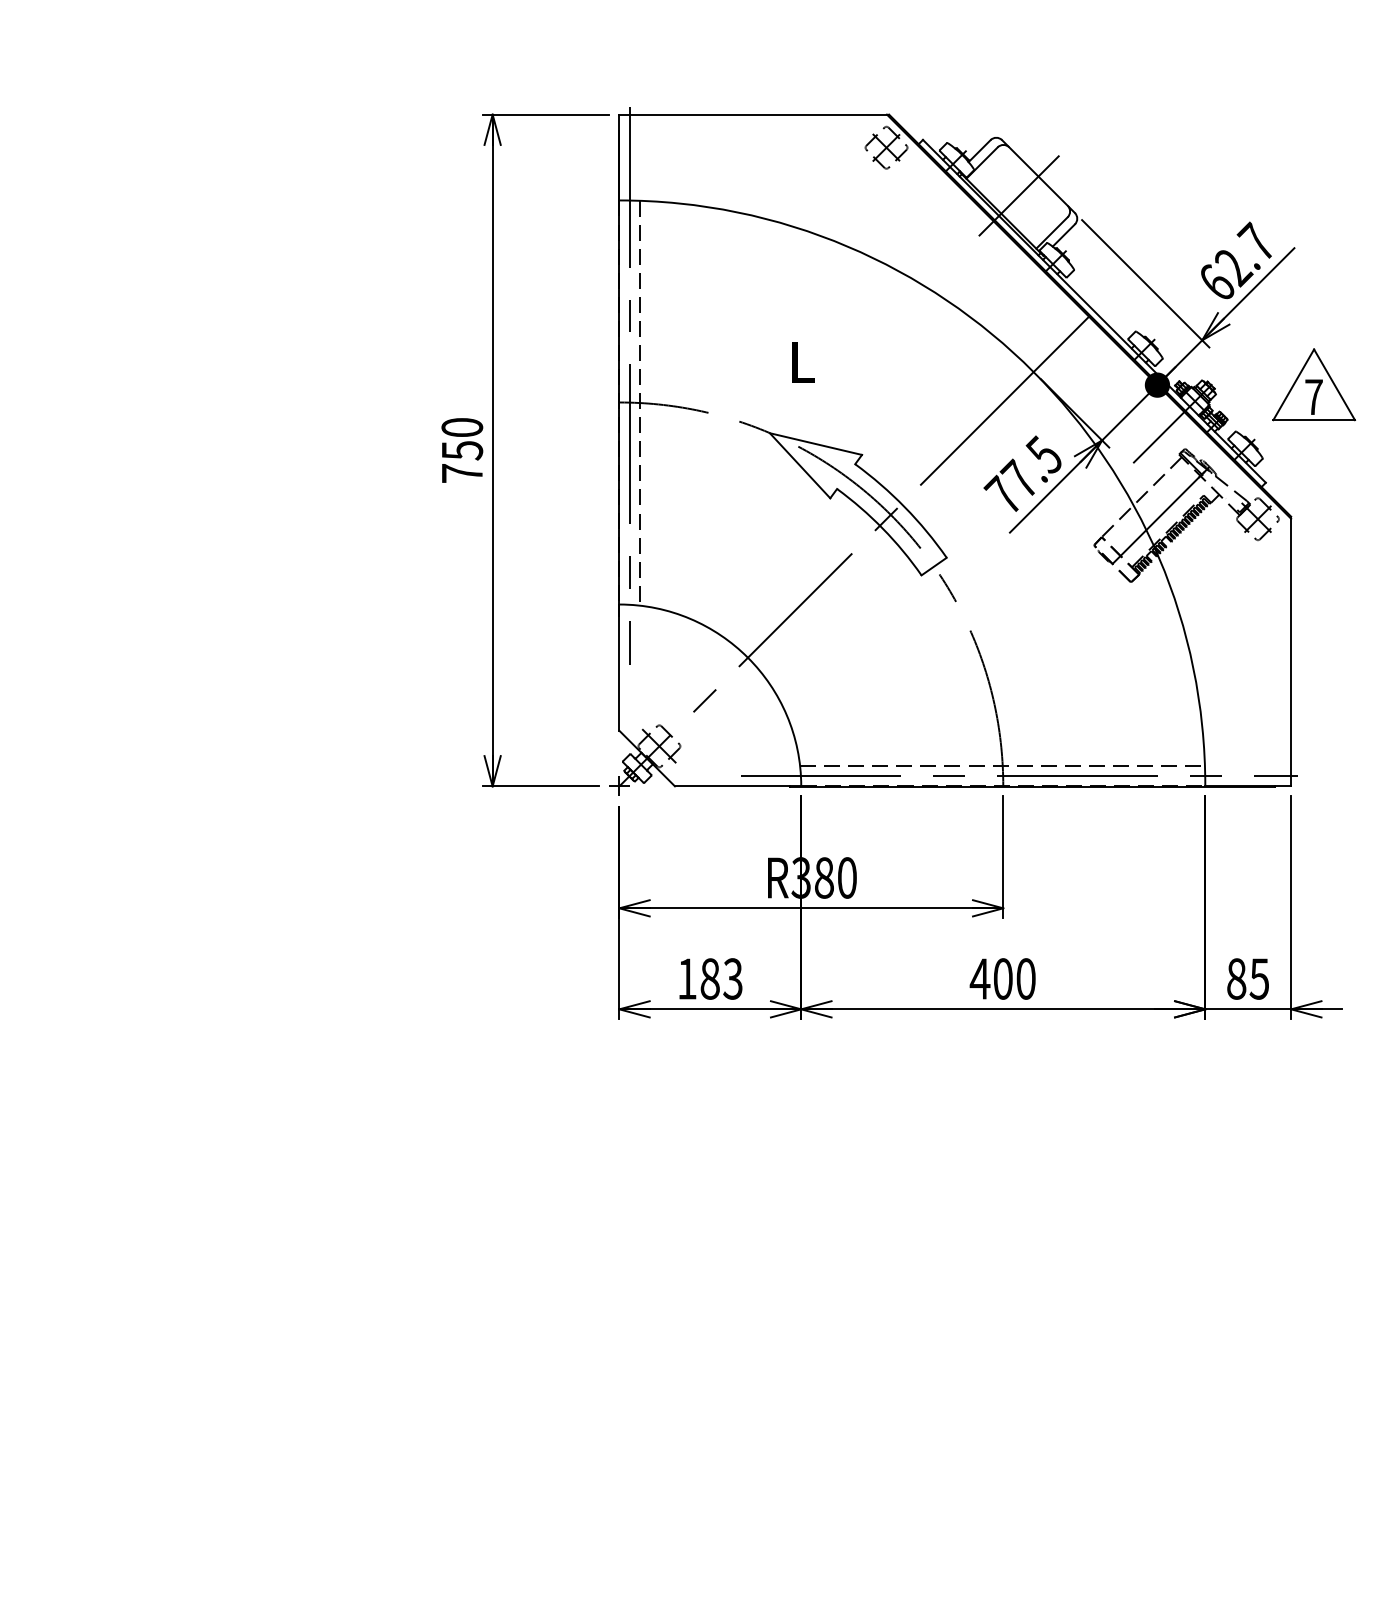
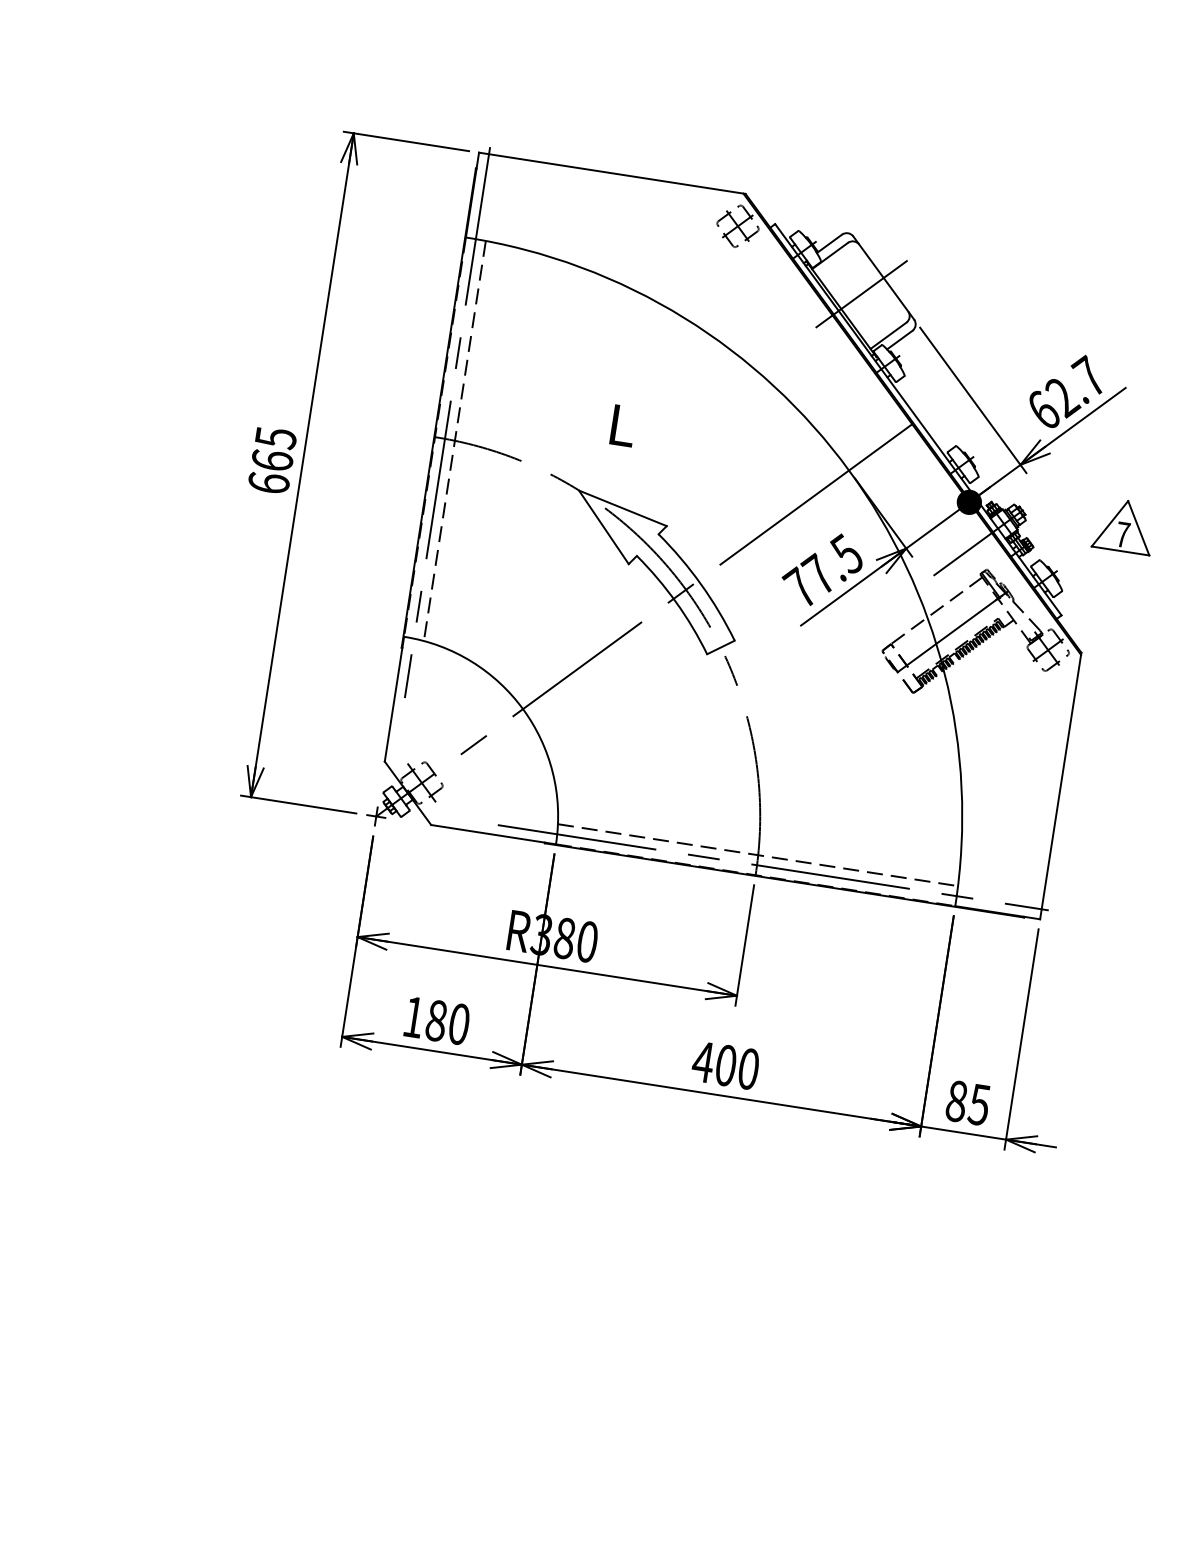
part: (1314, 384) -> (1124, 525), size x0.71
text: (462, 450) -> (272, 460), 750 -> 665
text: (732, 978) -> (458, 1023), 183 -> 180

